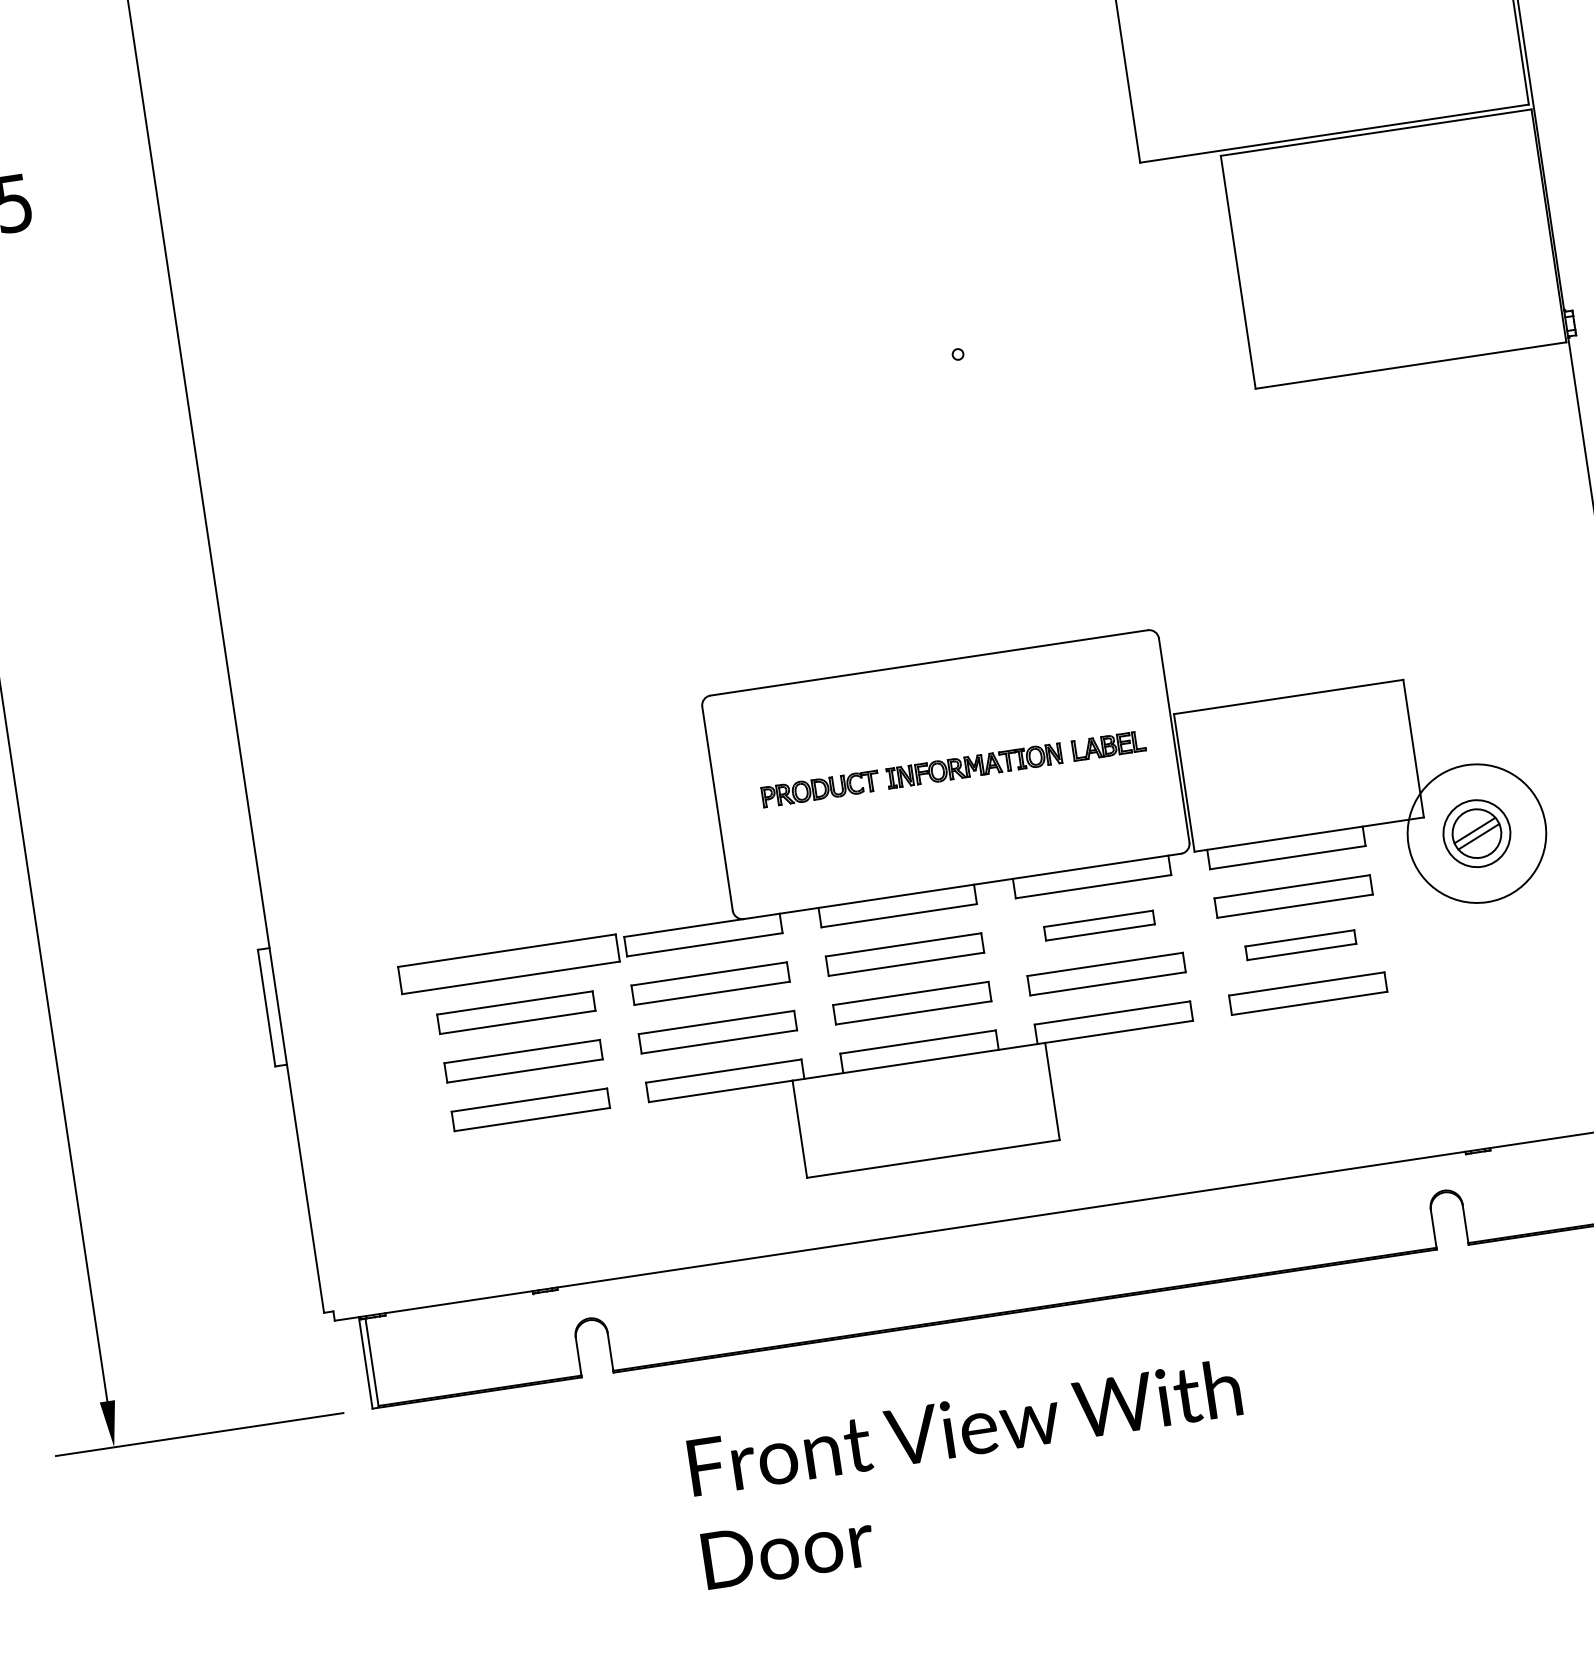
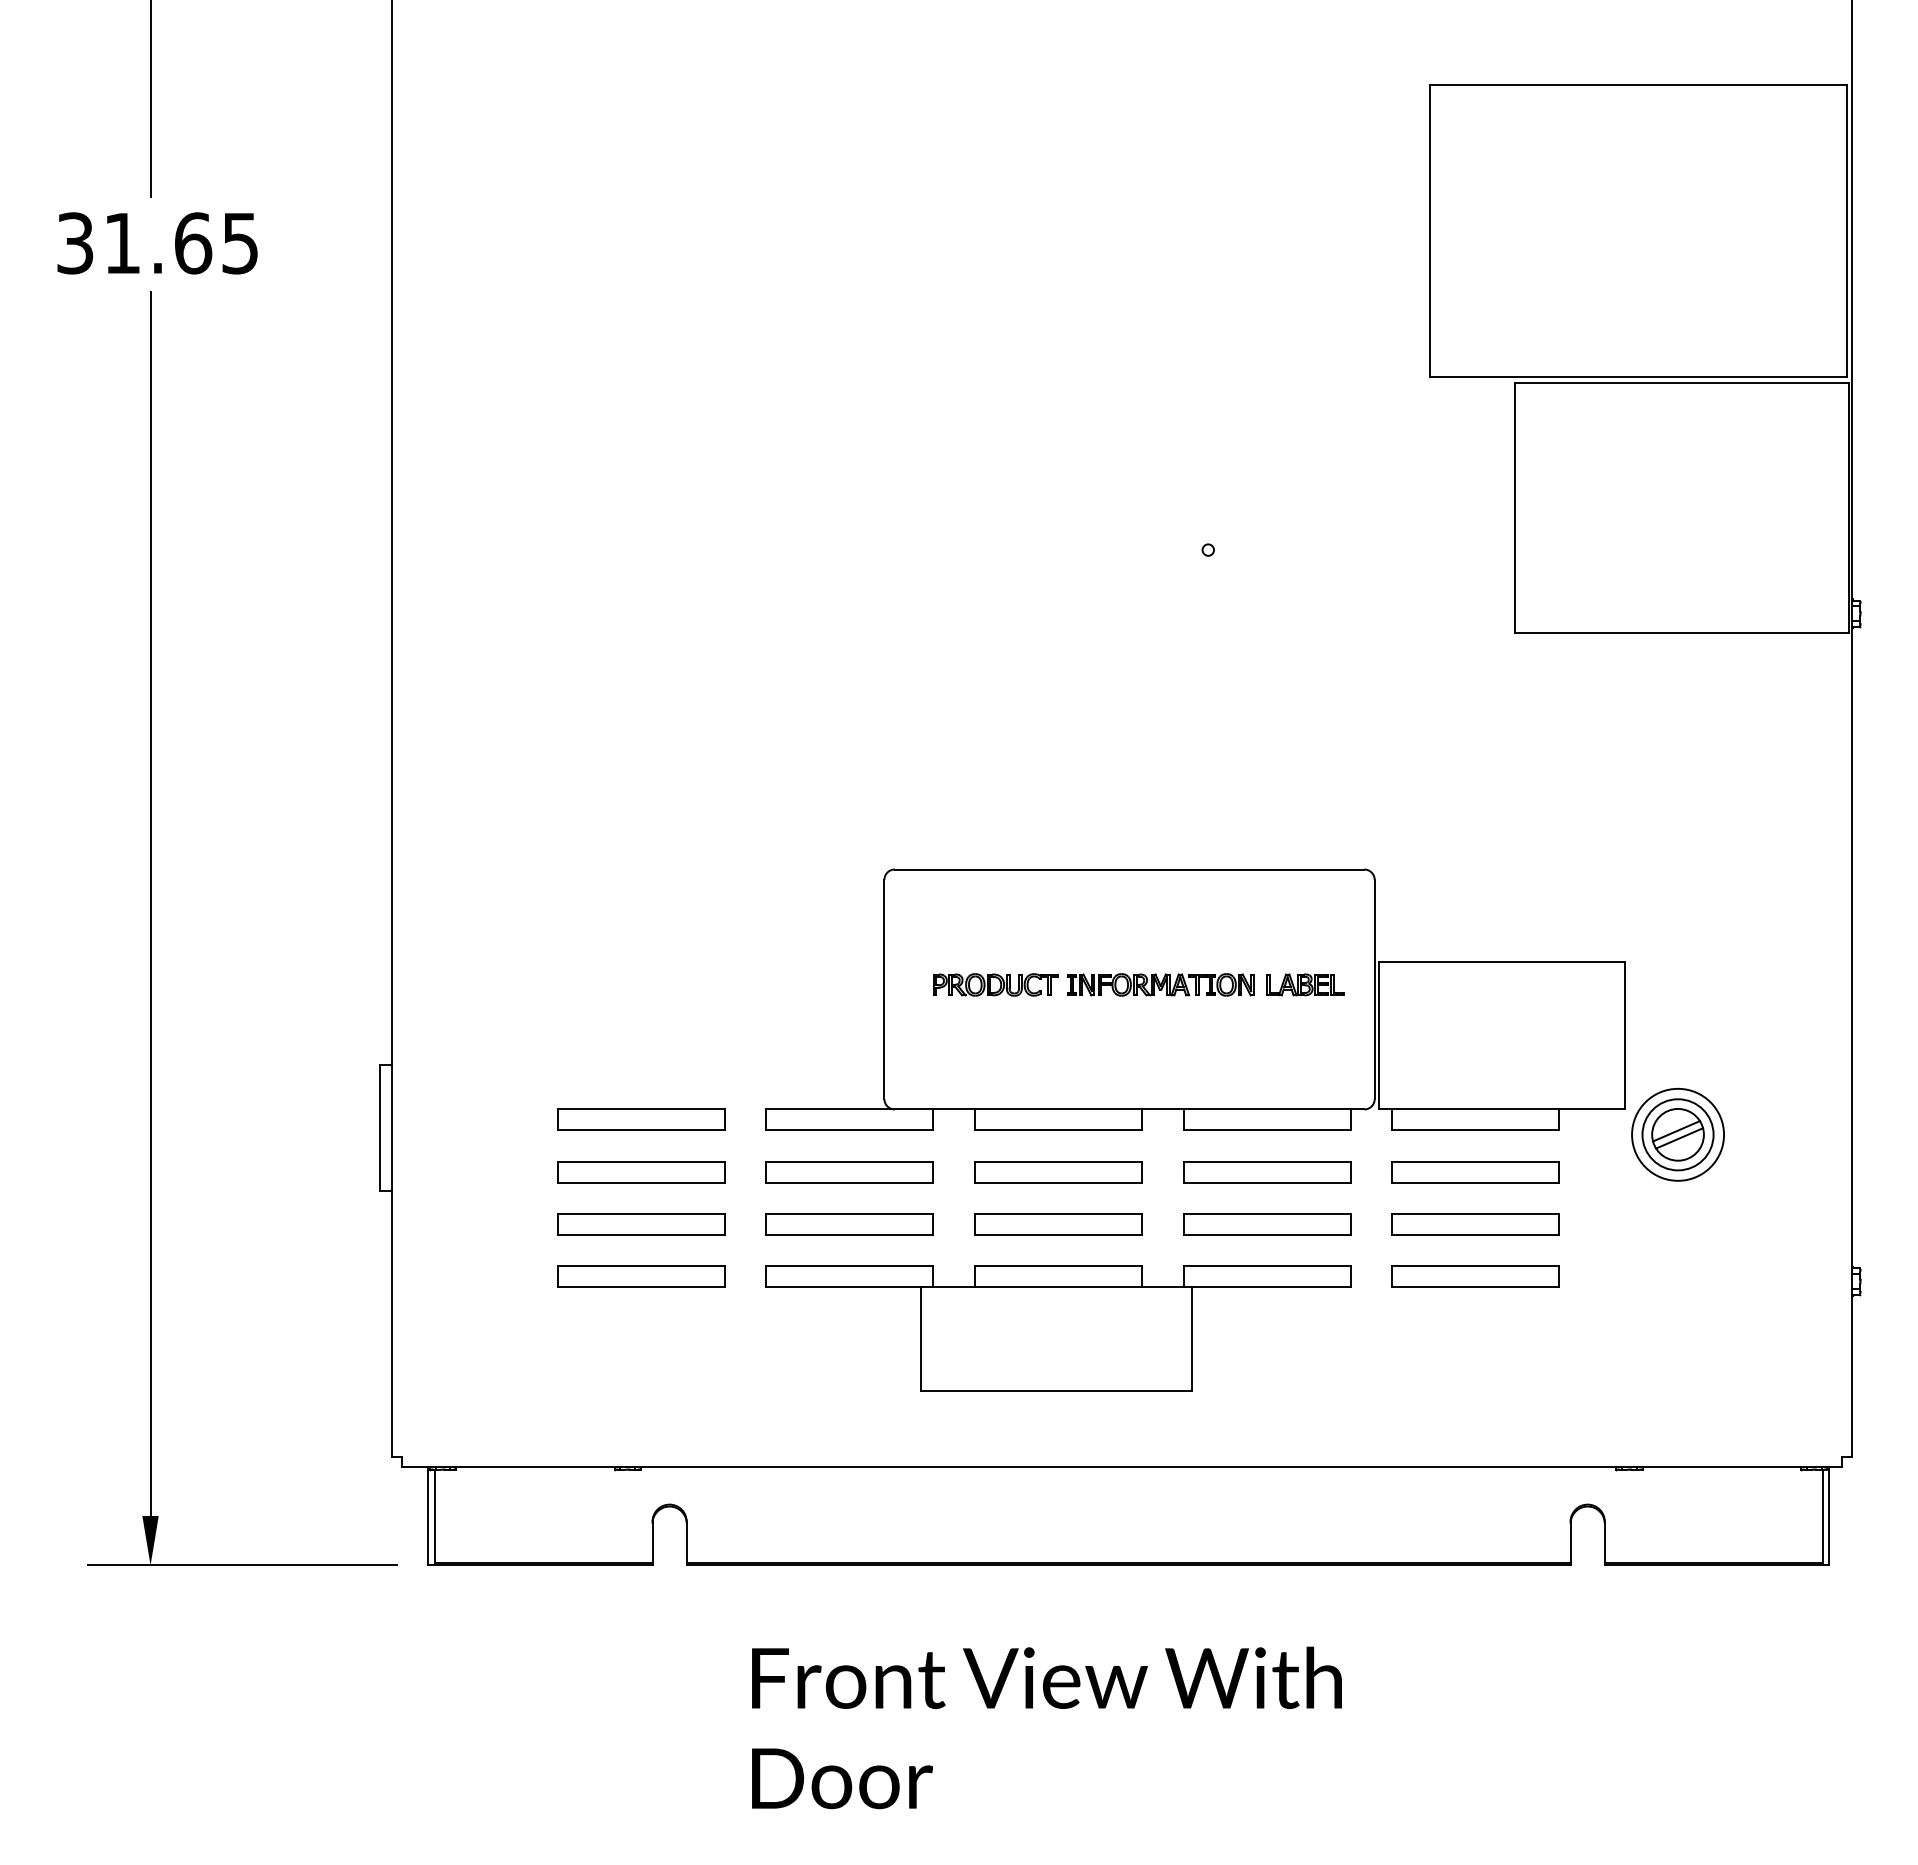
circle: (1477, 833) -> (1678, 1134), size x0.62
part: (1099, 925) -> (1267, 1172), size x1.43
part: (1300, 945) -> (1475, 1224), size x1.43
part: (509, 963) -> (641, 1119), size x0.71

